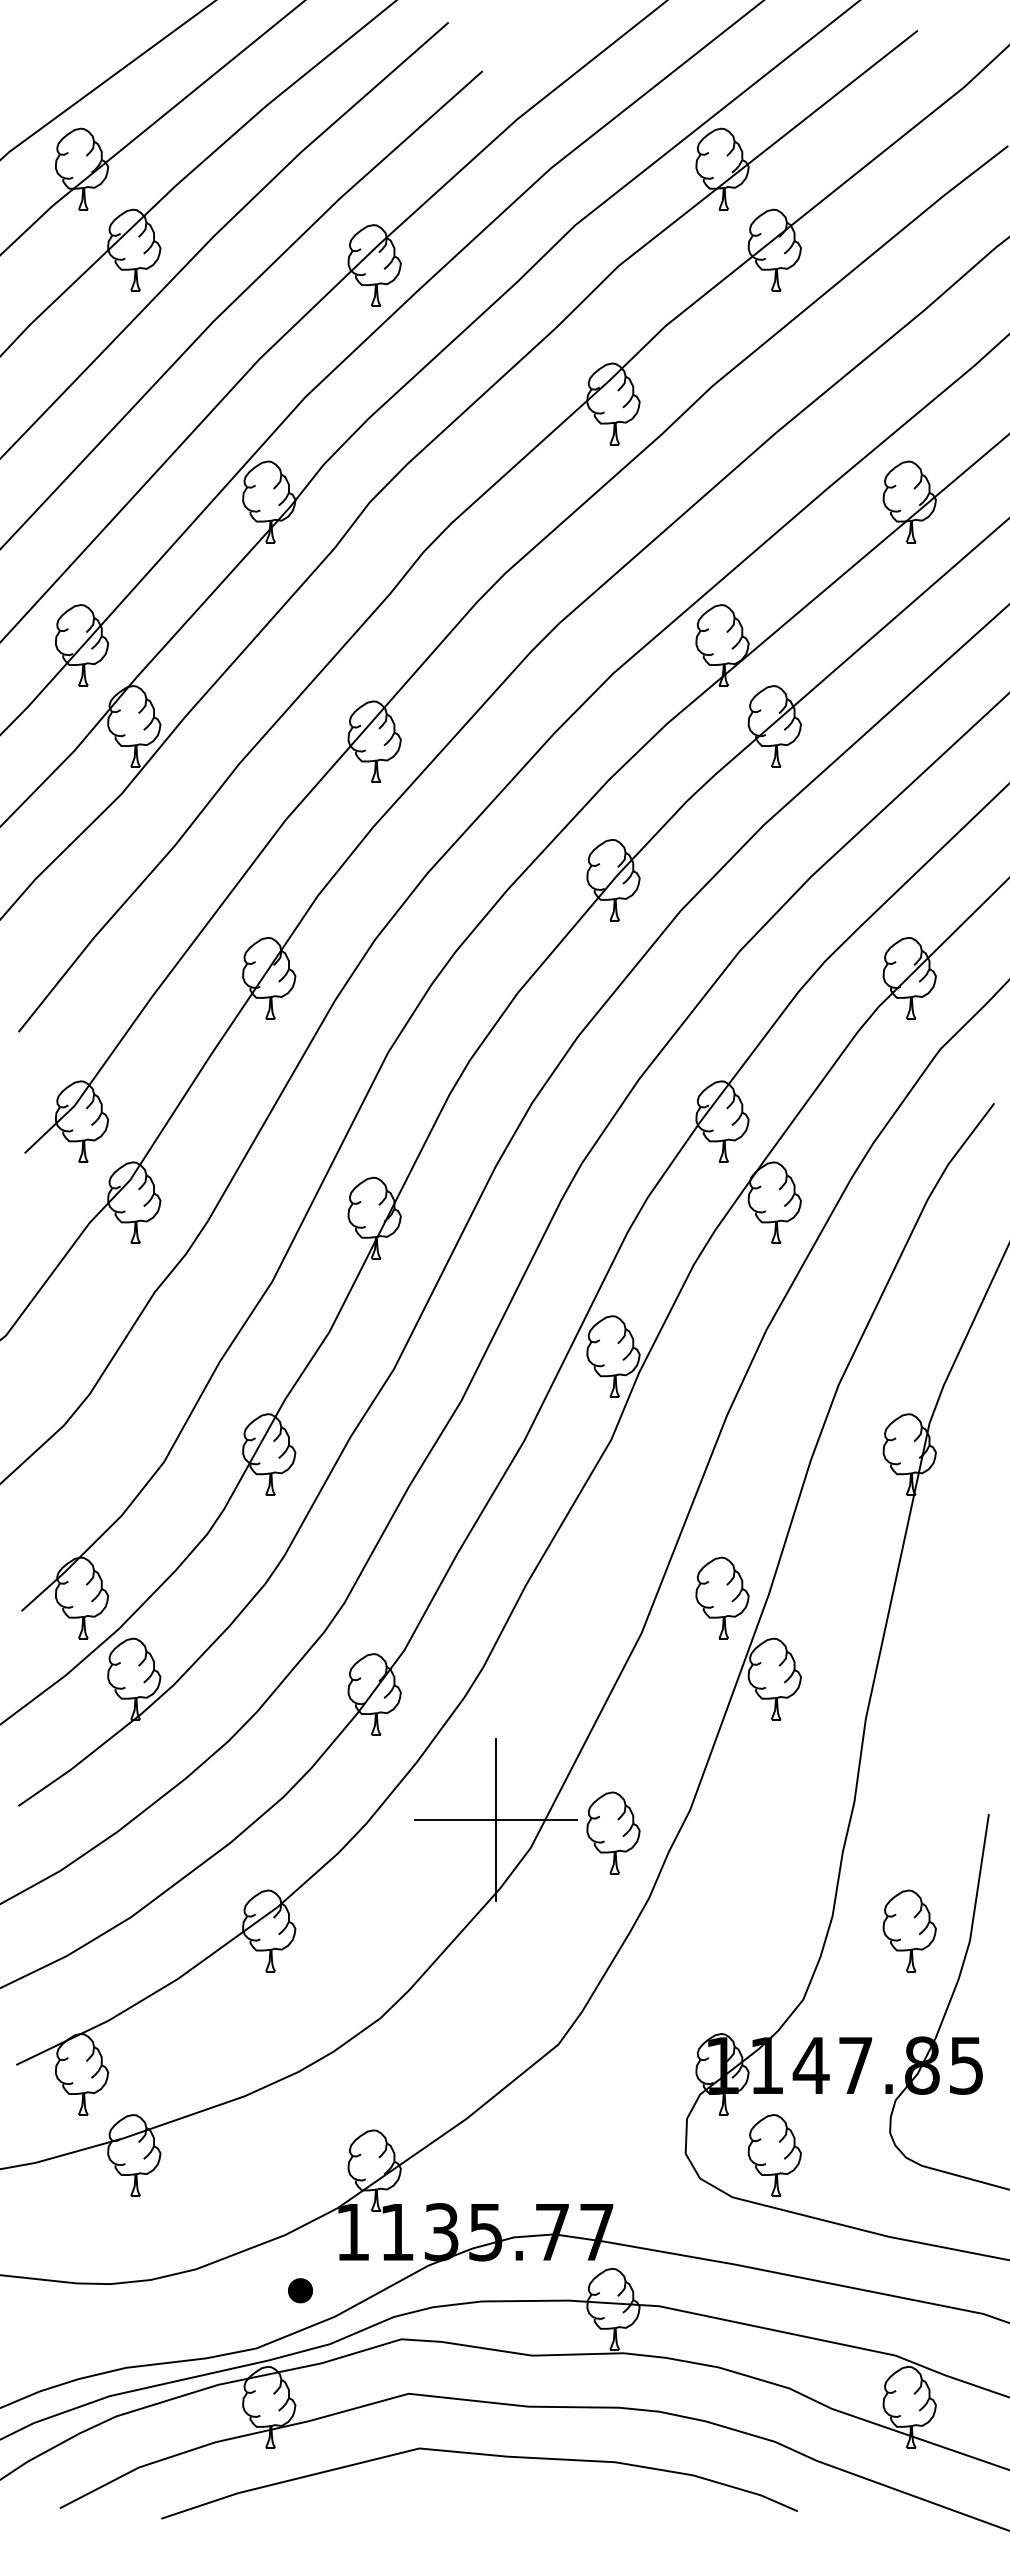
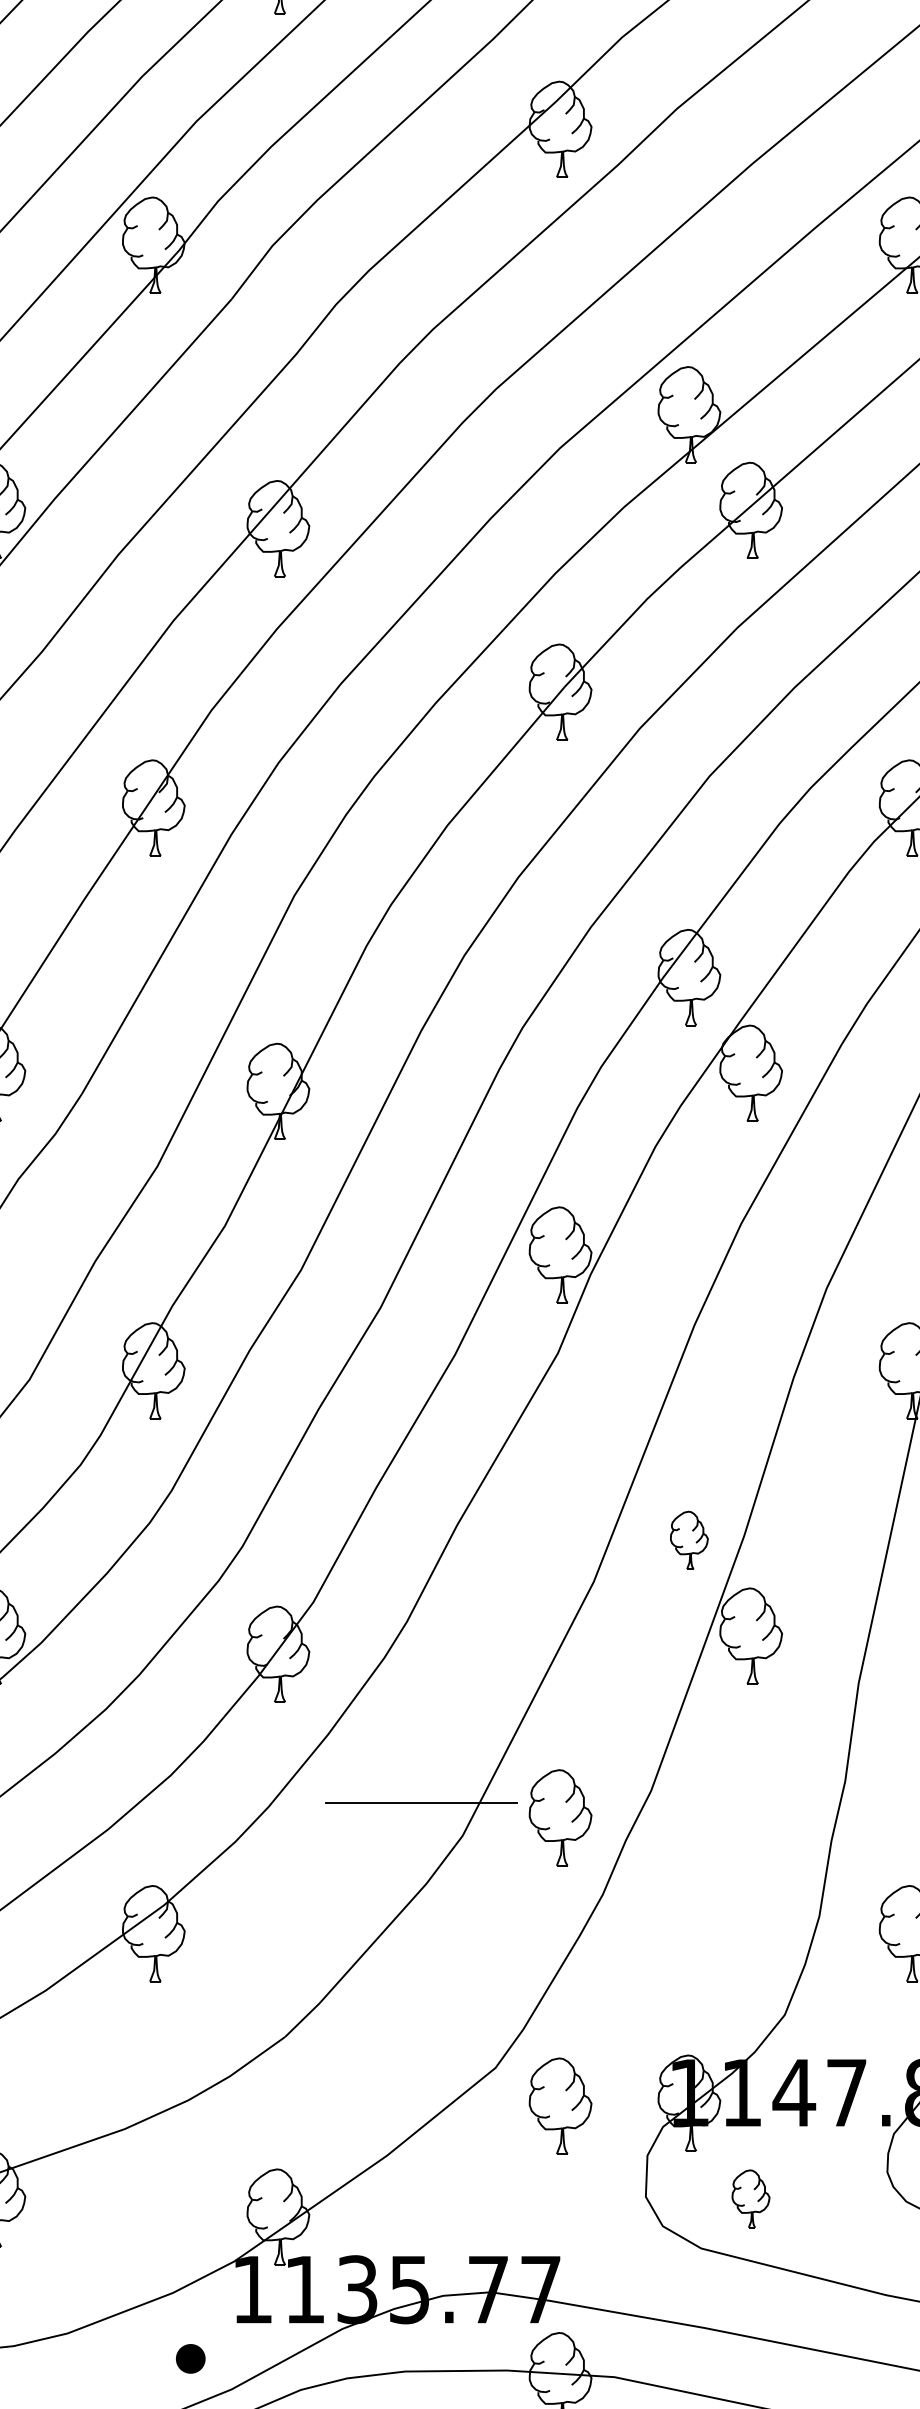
part: (722, 1597) -> (689, 1539), size x0.6
line: (495, 1819) -> (421, 1802), removed
part: (613, 2076) -> (560, 2105), added
part: (774, 2155) -> (750, 2199), size x0.6

